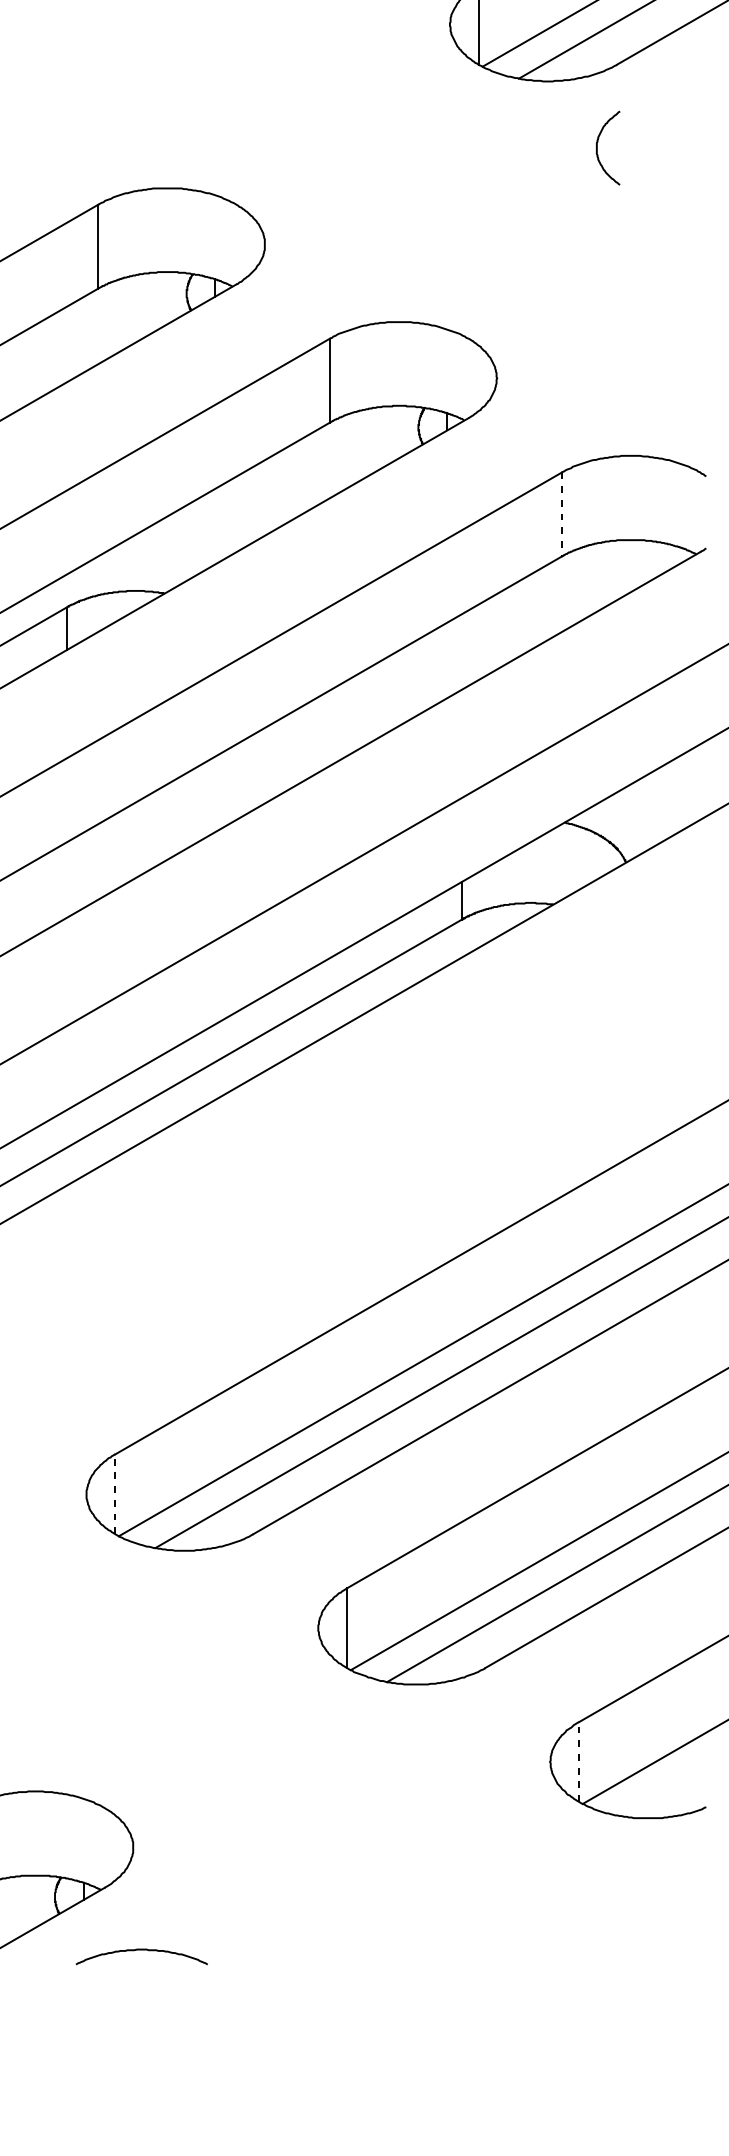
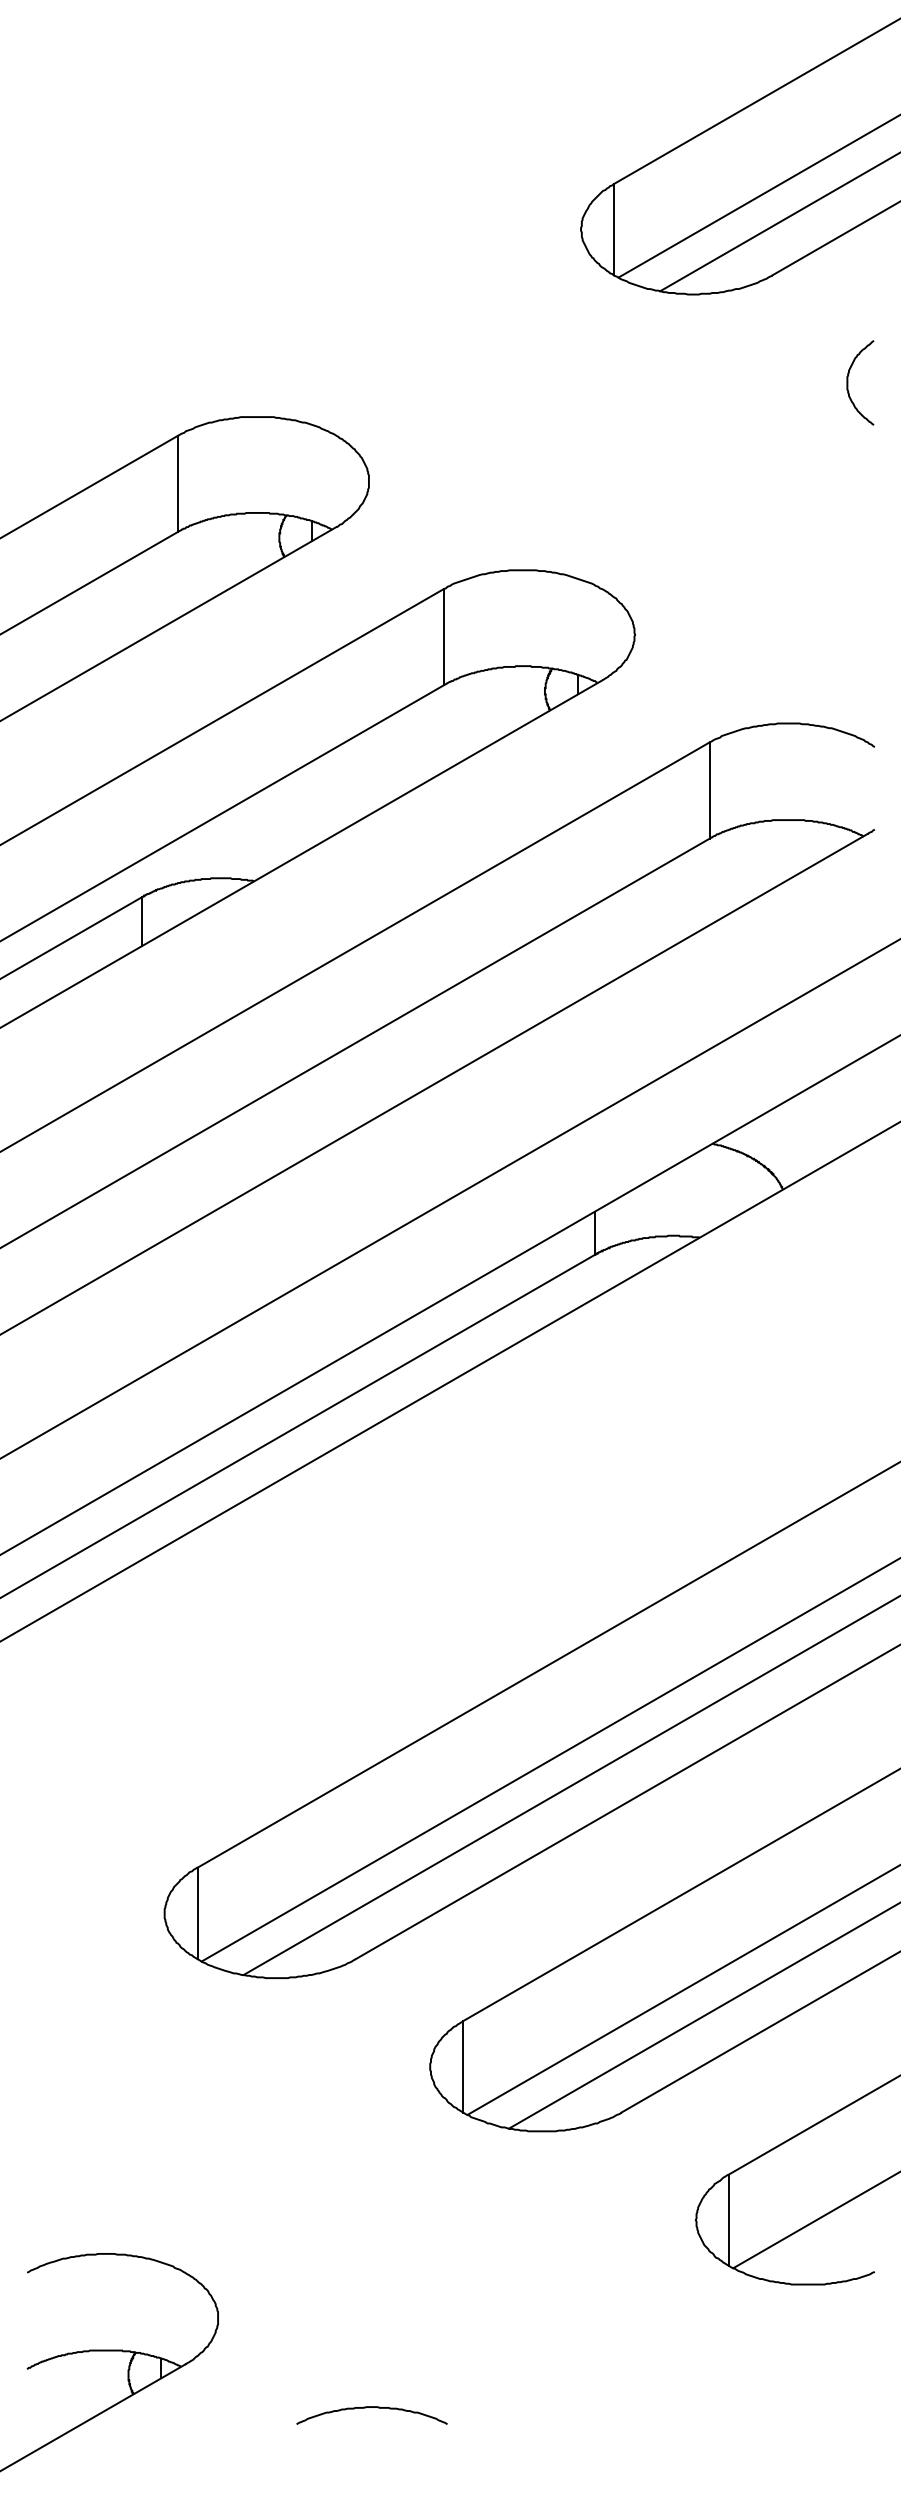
curve: (597, 147) -> (848, 382), moved
line: (562, 515) -> (709, 791), dashed -> solid
line: (115, 1494) -> (197, 1913), dashed -> solid
line: (578, 1762) -> (728, 2220), dashed -> solid
curve: (141, 1949) -> (371, 2407), moved

